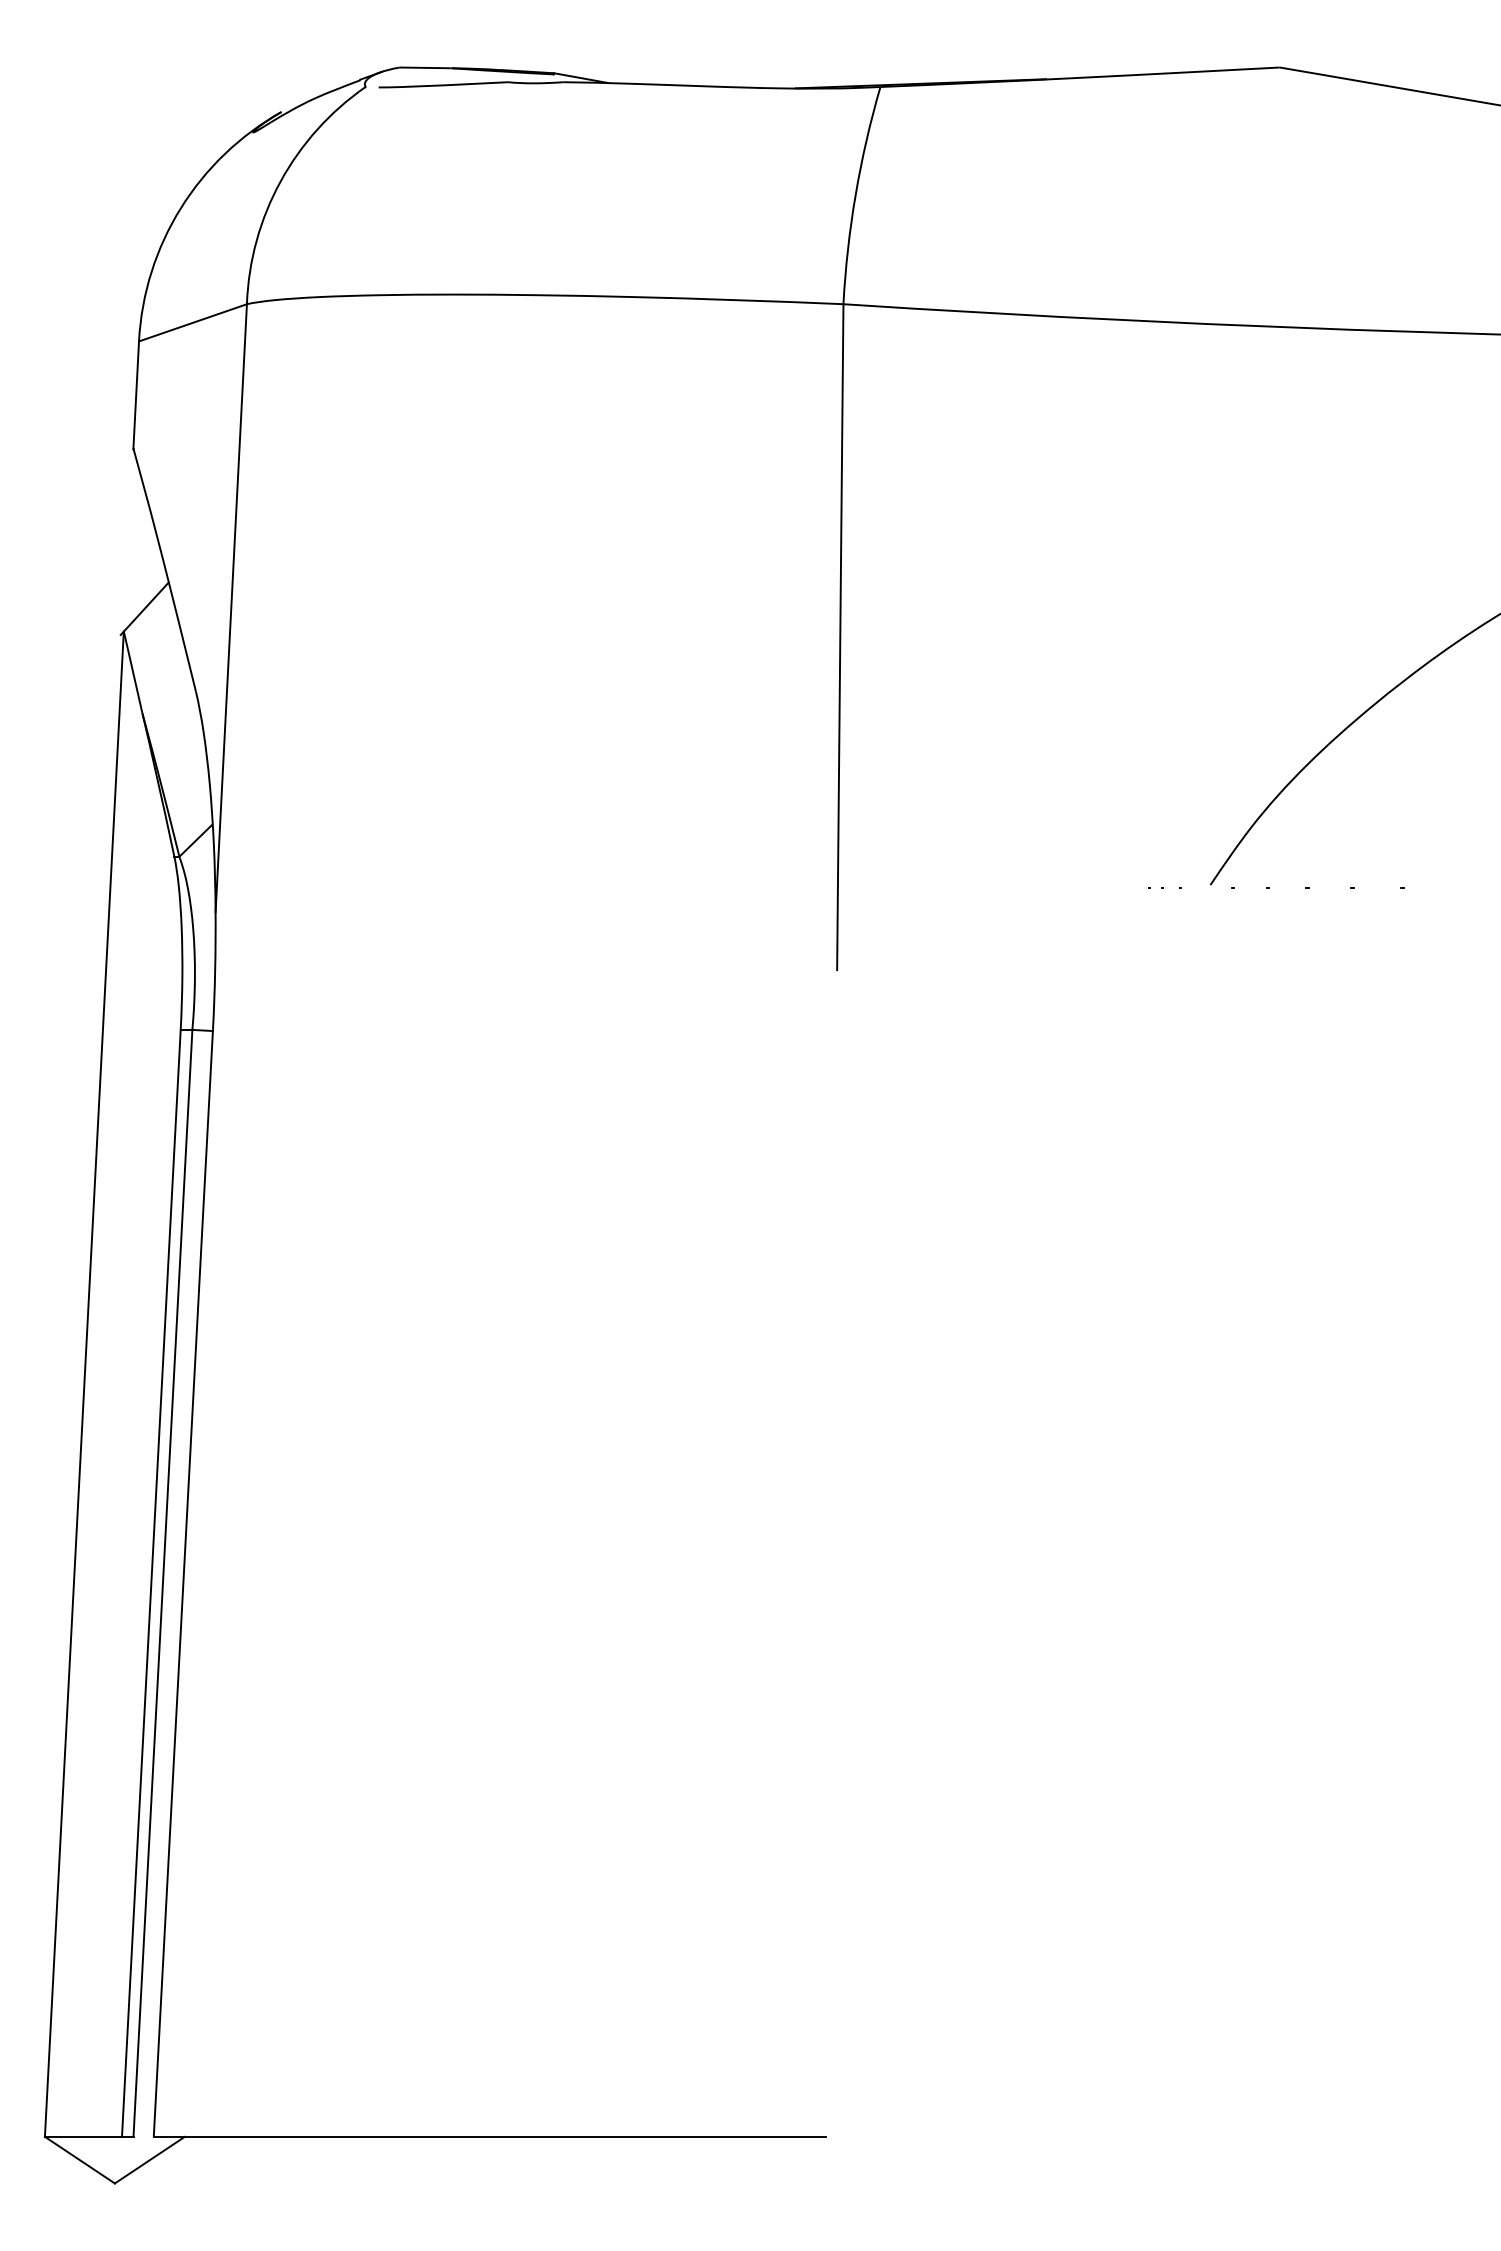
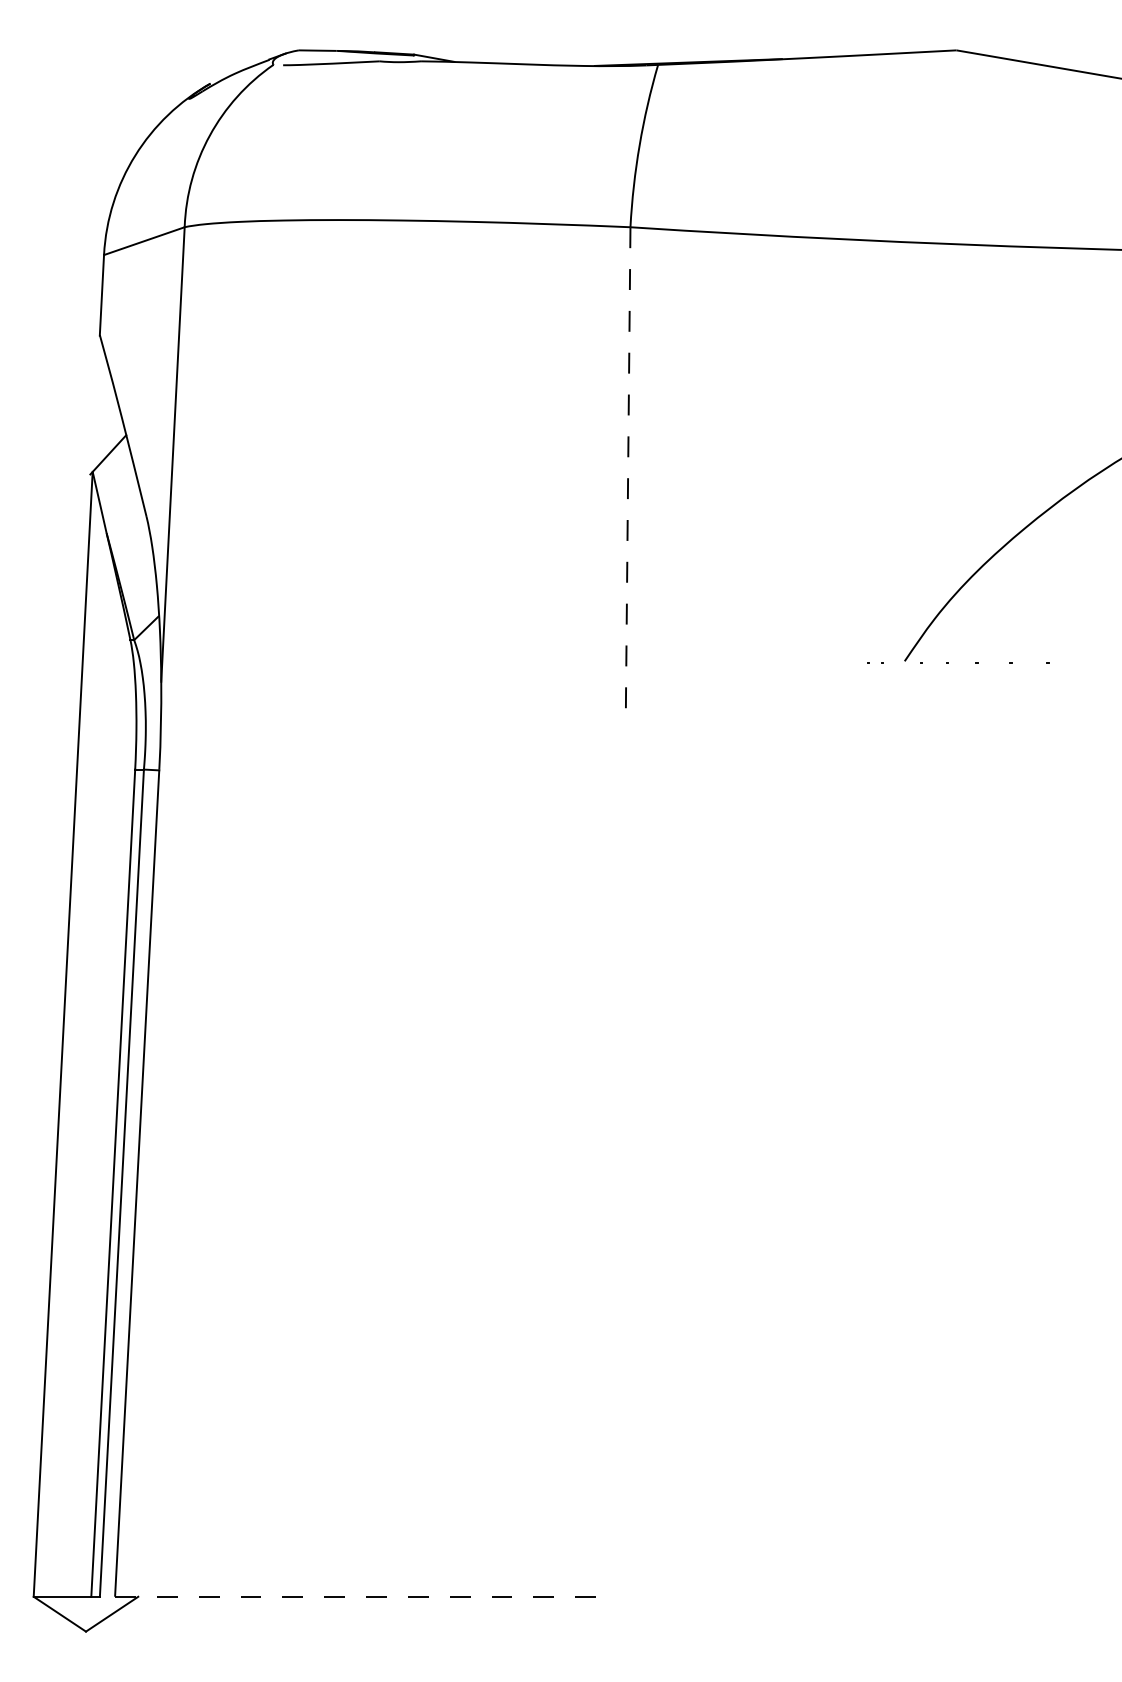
line: (840, 637) -> (628, 476), solid -> dashed
line: (490, 2136) -> (366, 1596), solid -> dashed

